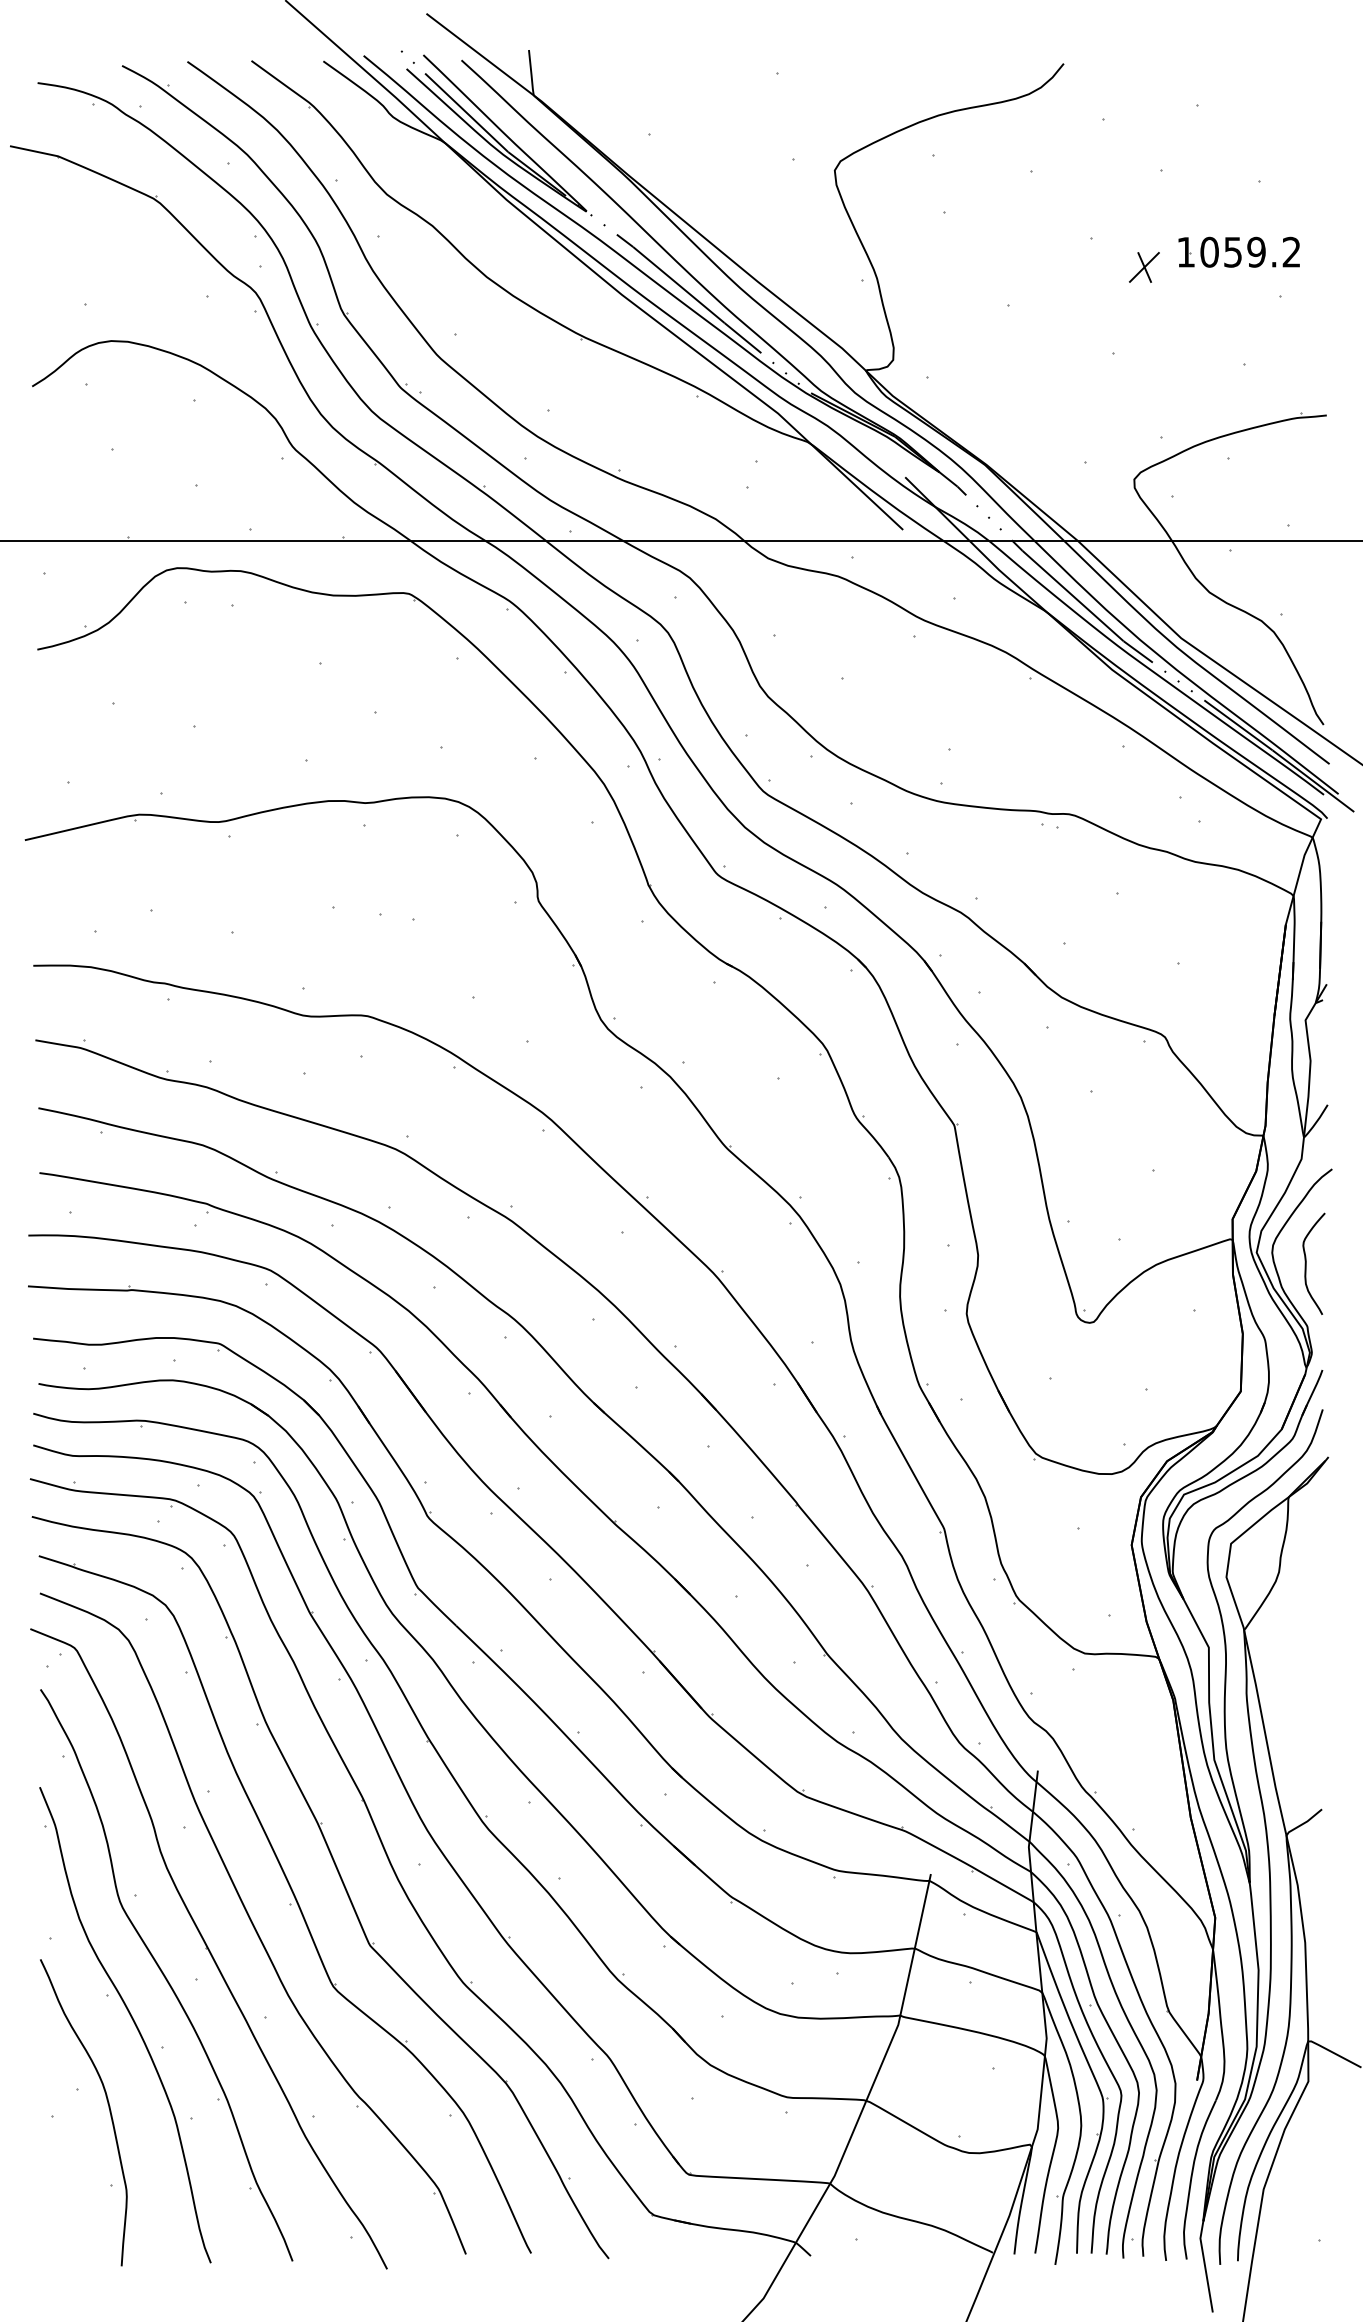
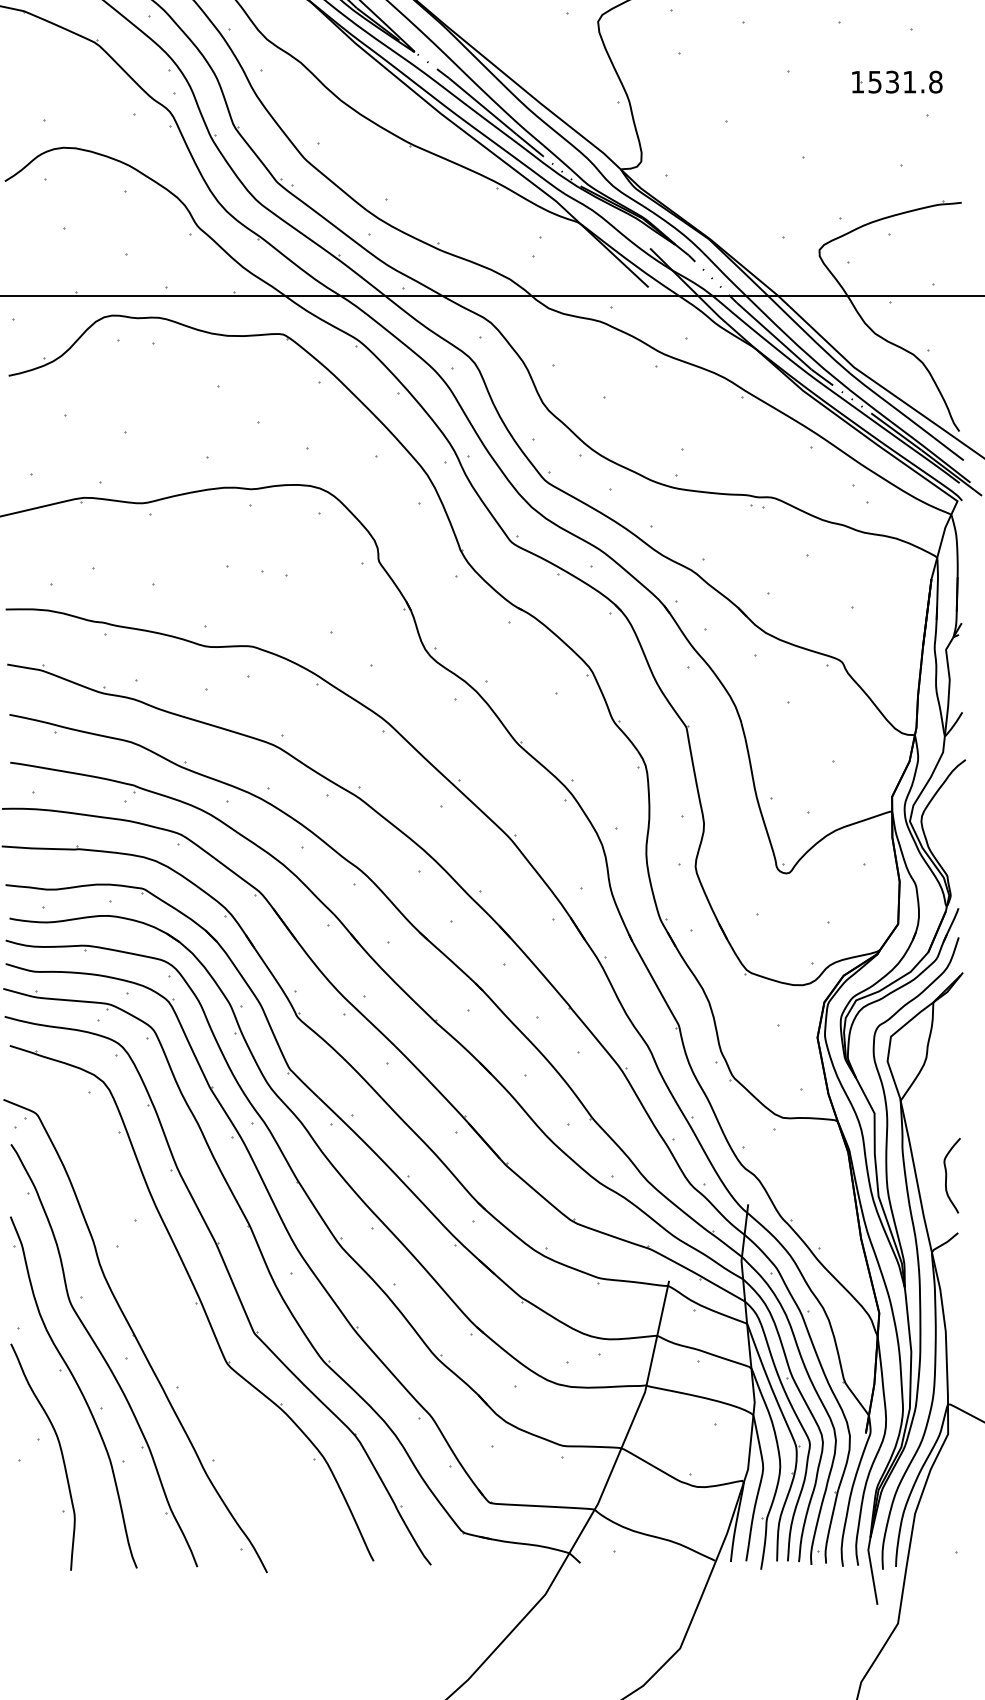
text: (1250, 251) -> (905, 81), 1059.2 -> 1531.8
part: (1144, 267) -> (827, 93), removed
curve: (1306, 1263) -> (946, 1175), moved
part: (252, 1923) -> (167, 1317), removed

